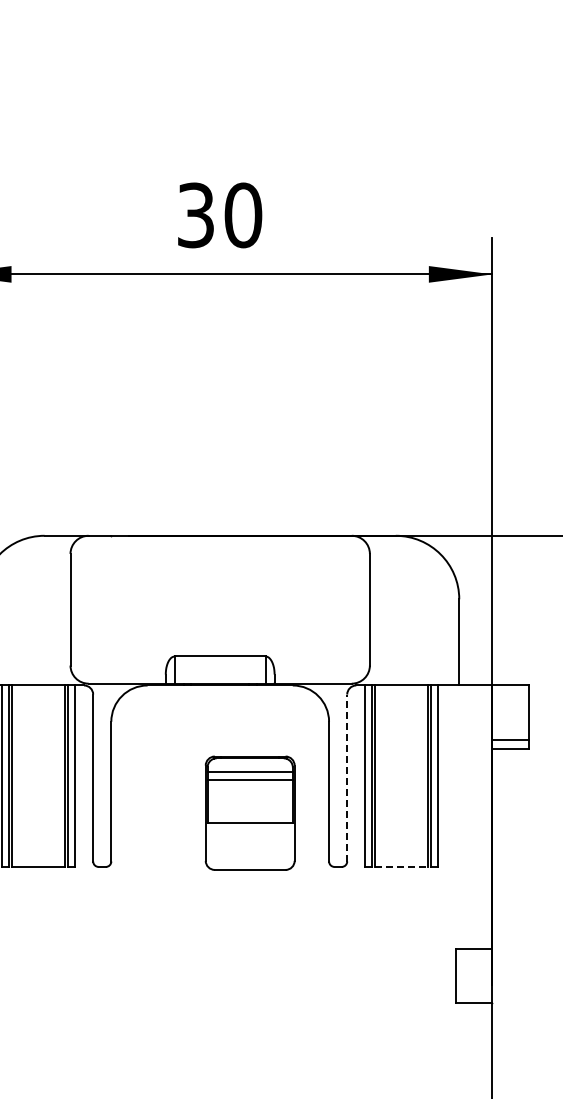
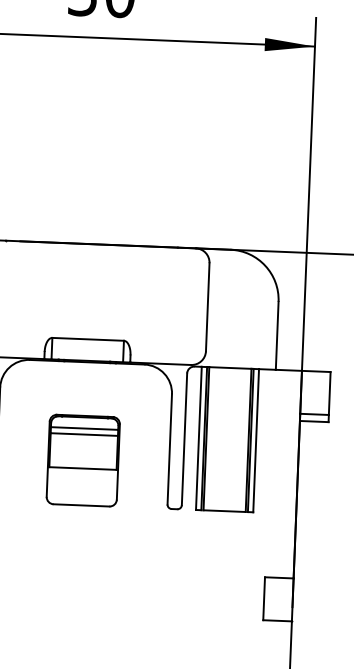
line: (347, 777) -> (184, 438), dashed -> solid
part: (249, 812) -> (82, 460), moved
line: (401, 866) -> (224, 510), dashed -> solid

